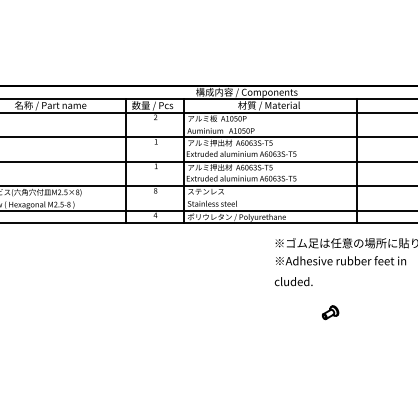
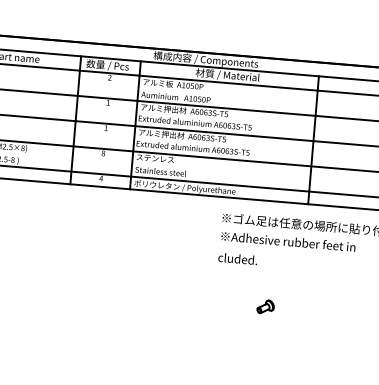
part: (330, 312) -> (265, 306), moved

